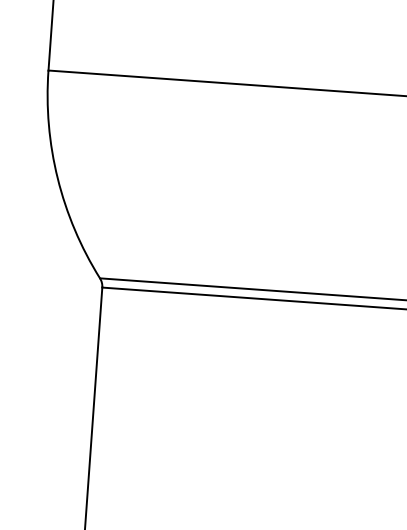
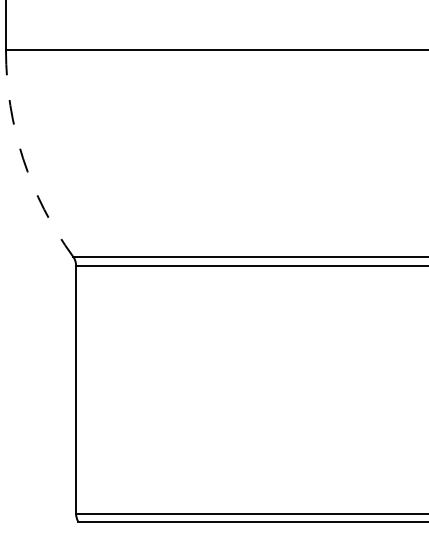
arc: (58, 178) -> (23, 158), solid -> dashed

